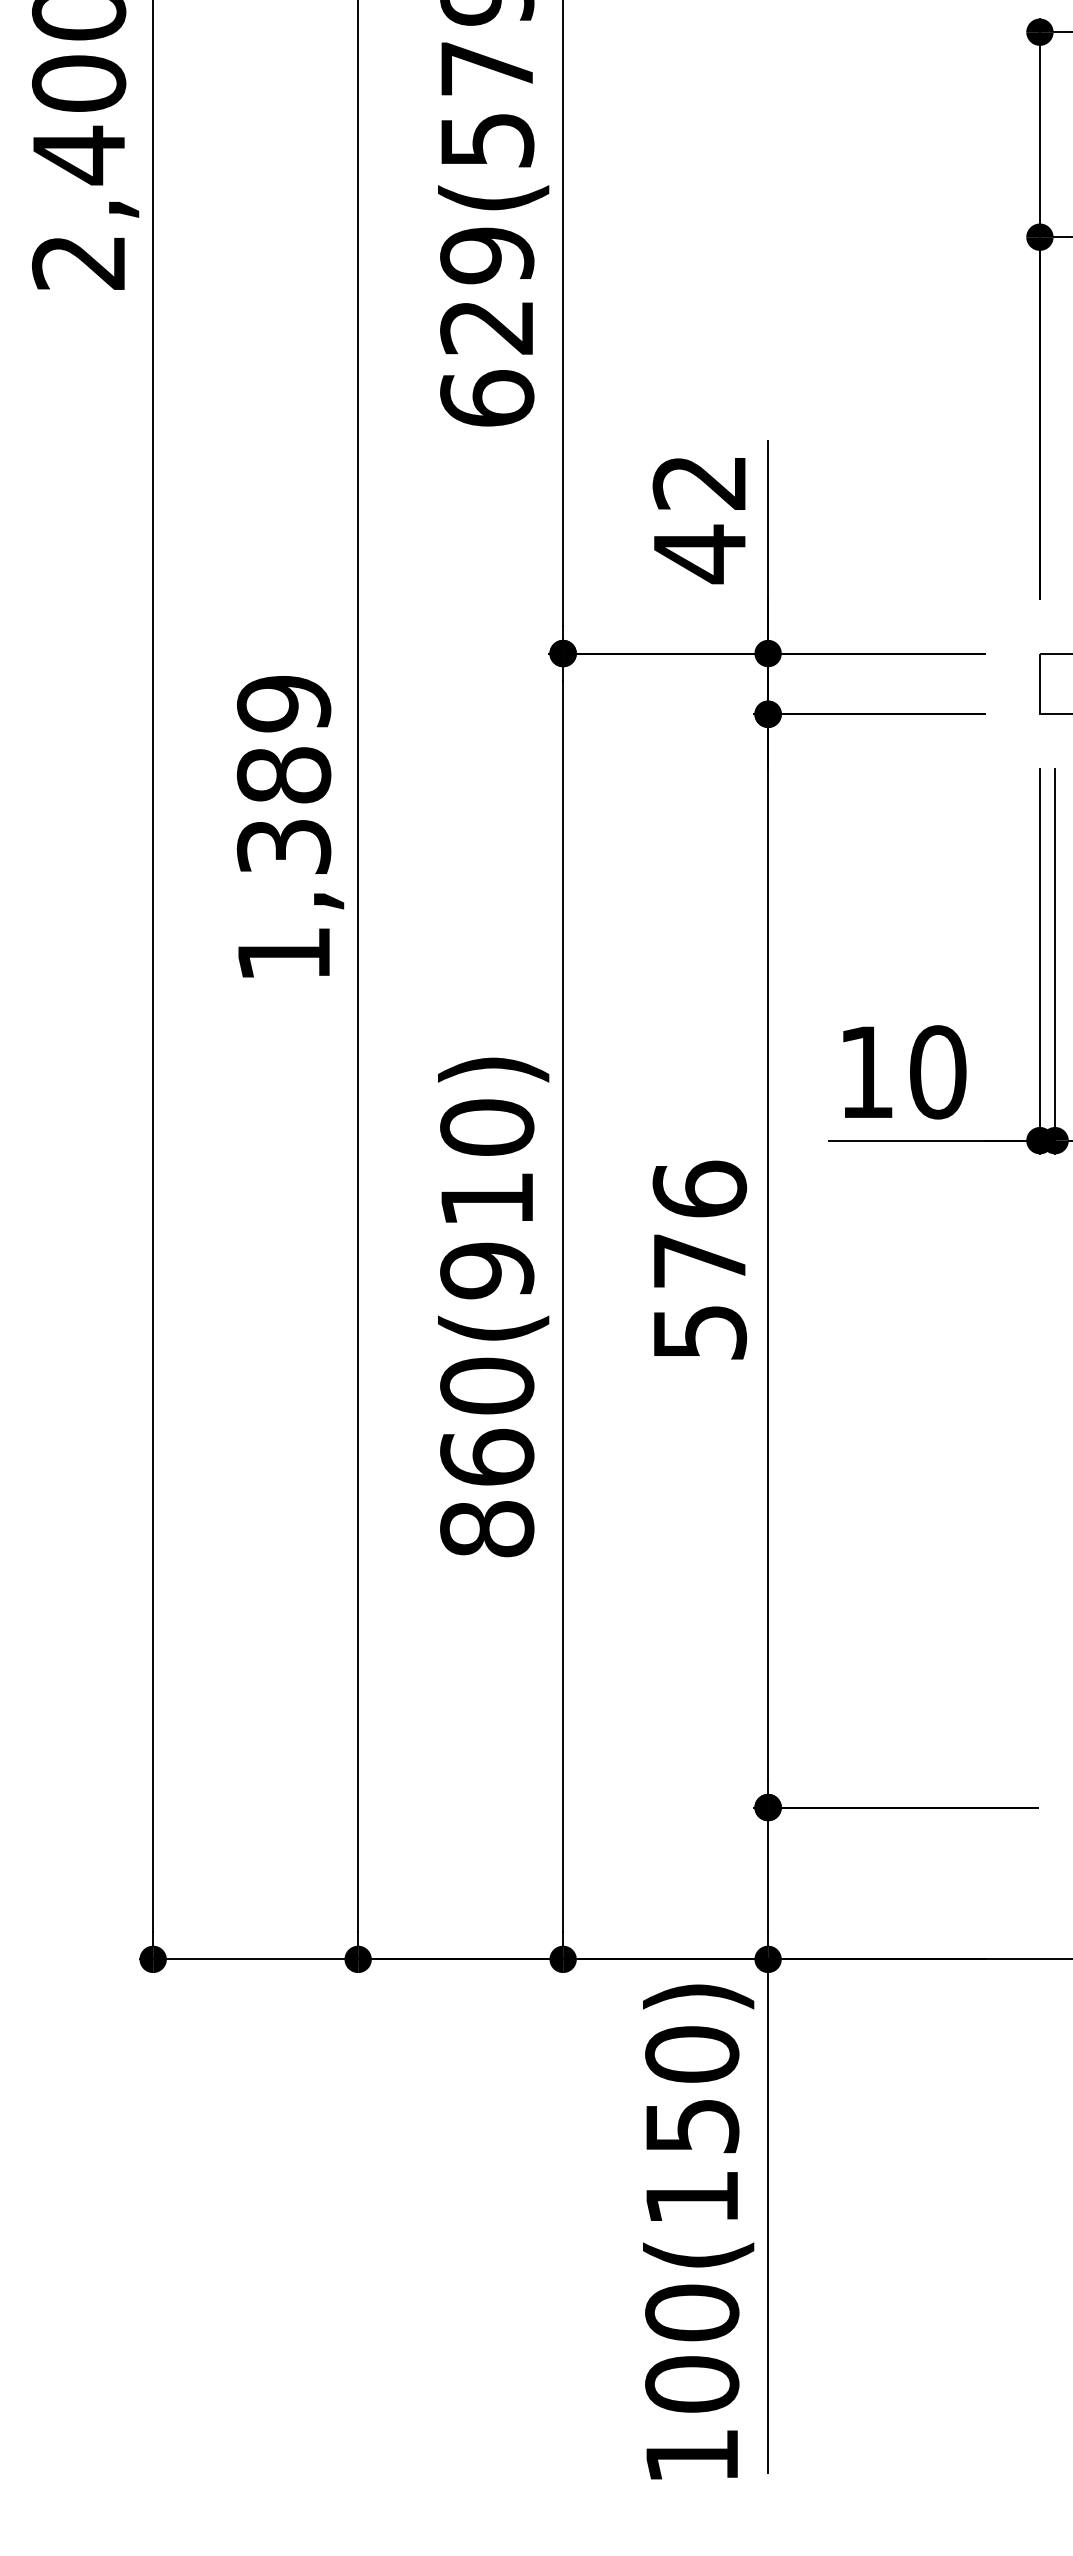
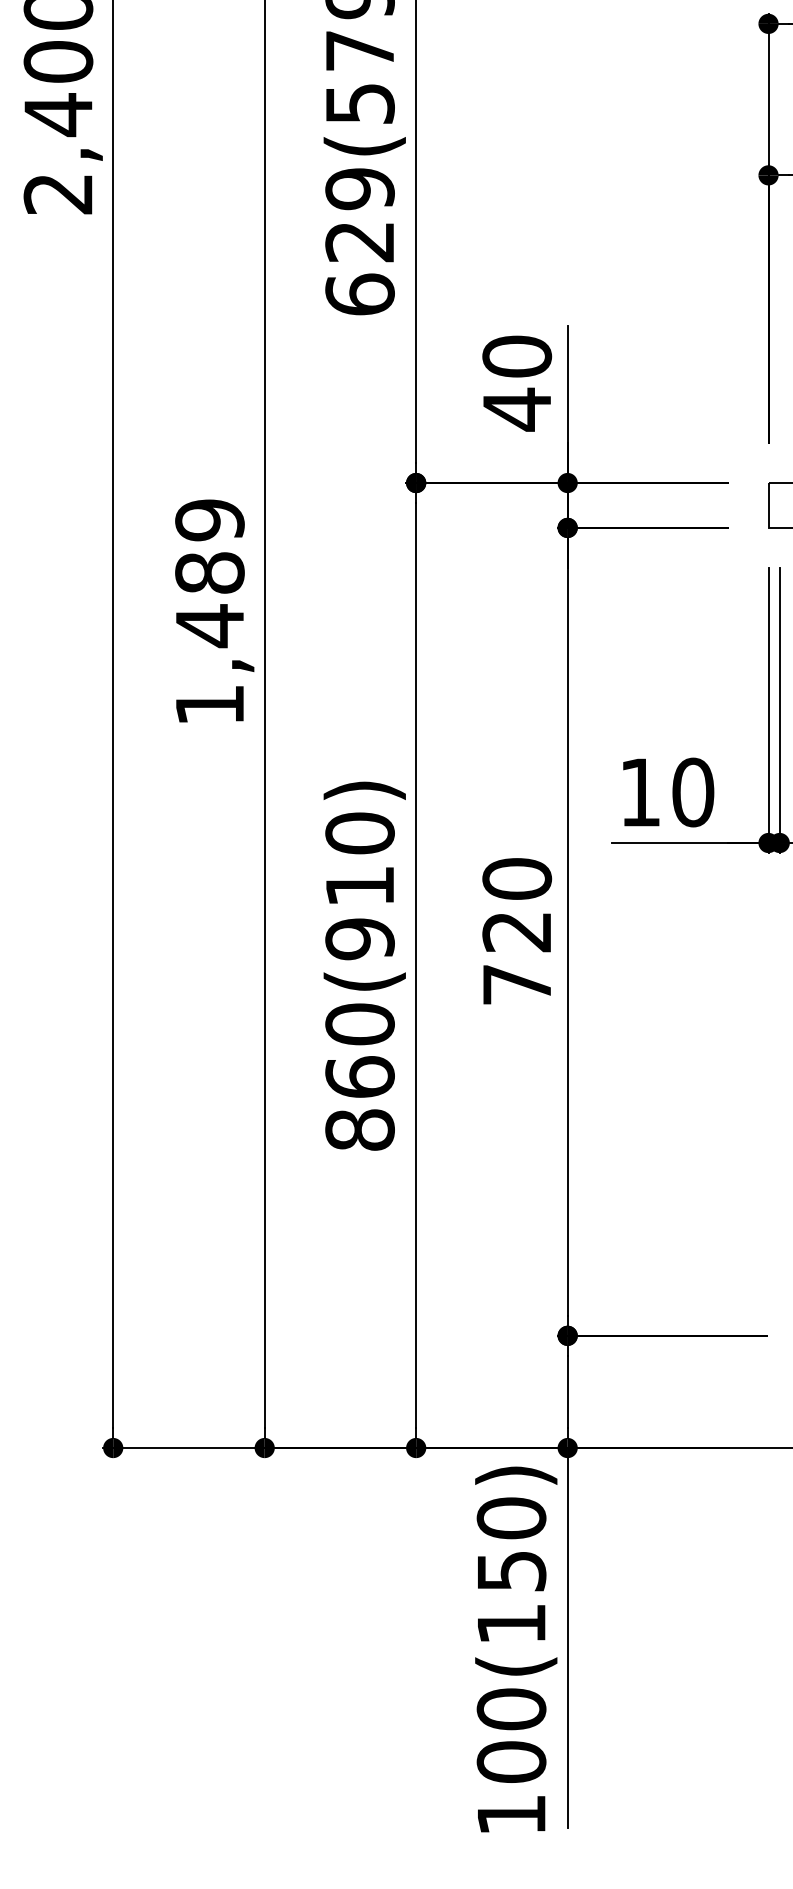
text: (700, 482) -> (517, 356), 42 -> 40
text: (283, 847) -> (209, 626), 1,389 -> 1,489
text: (700, 1259) -> (517, 930), 576 -> 720

